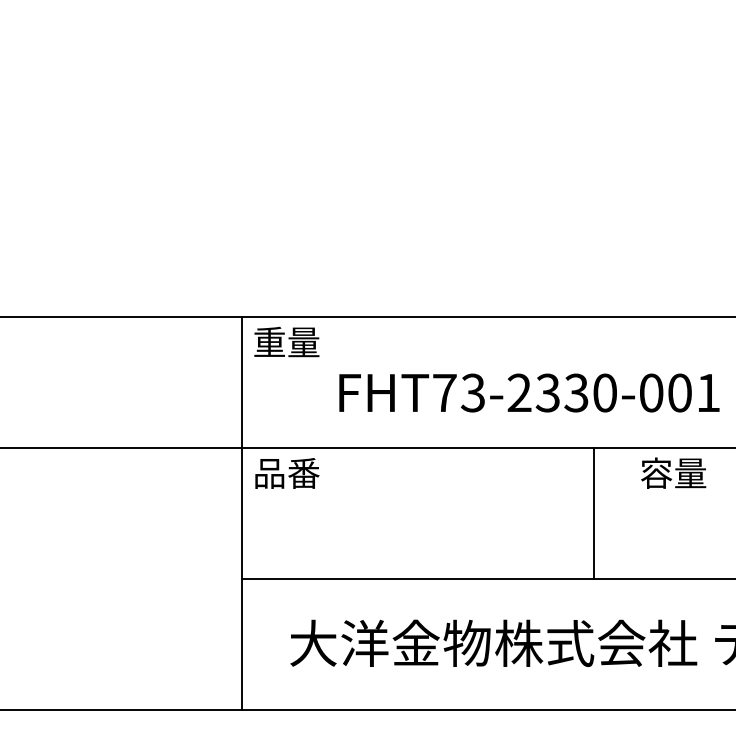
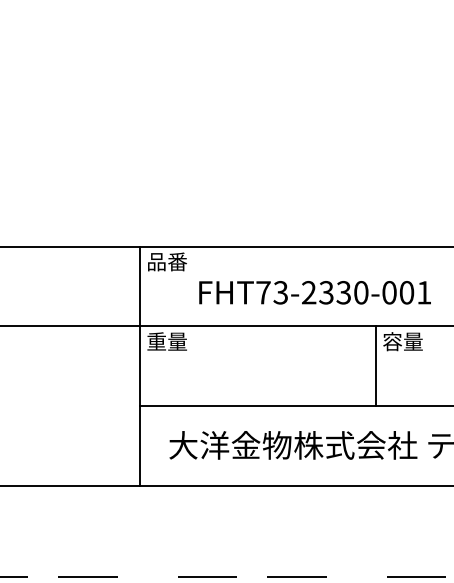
text: (287, 341) -> (167, 261), 重量 -> 品番
text: (285, 472) -> (166, 341), 品番 -> 重量
line: (594, 513) -> (375, 366), moved

